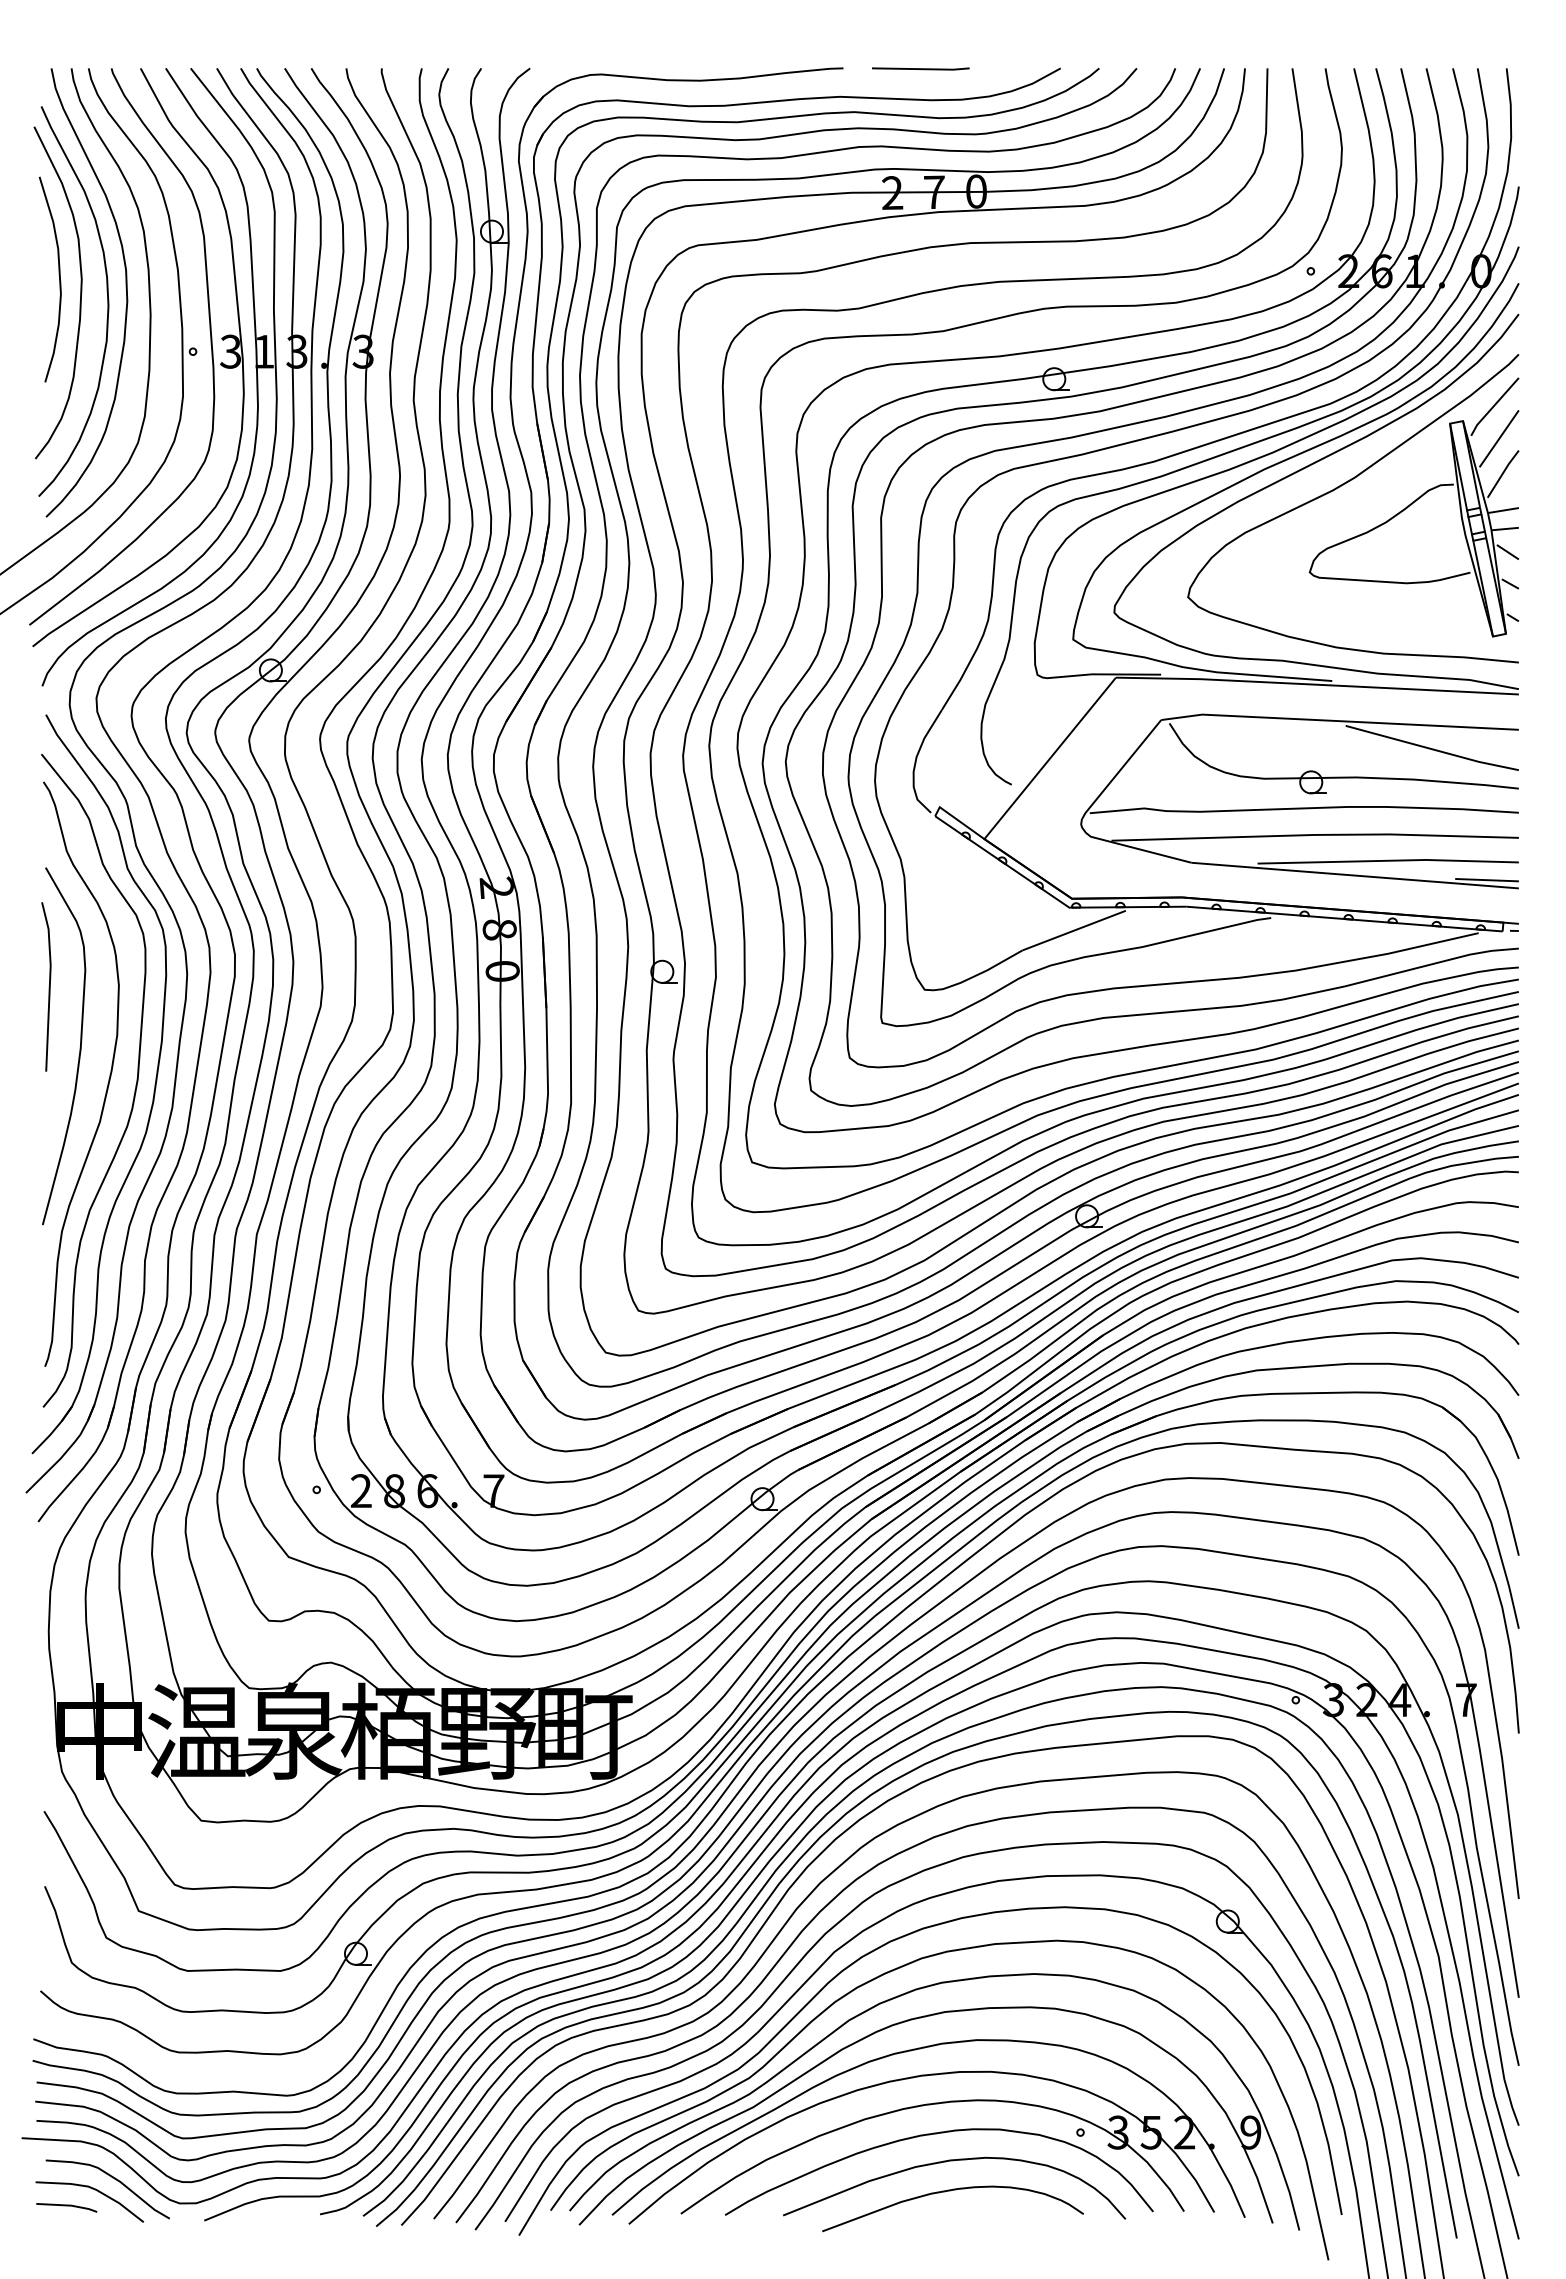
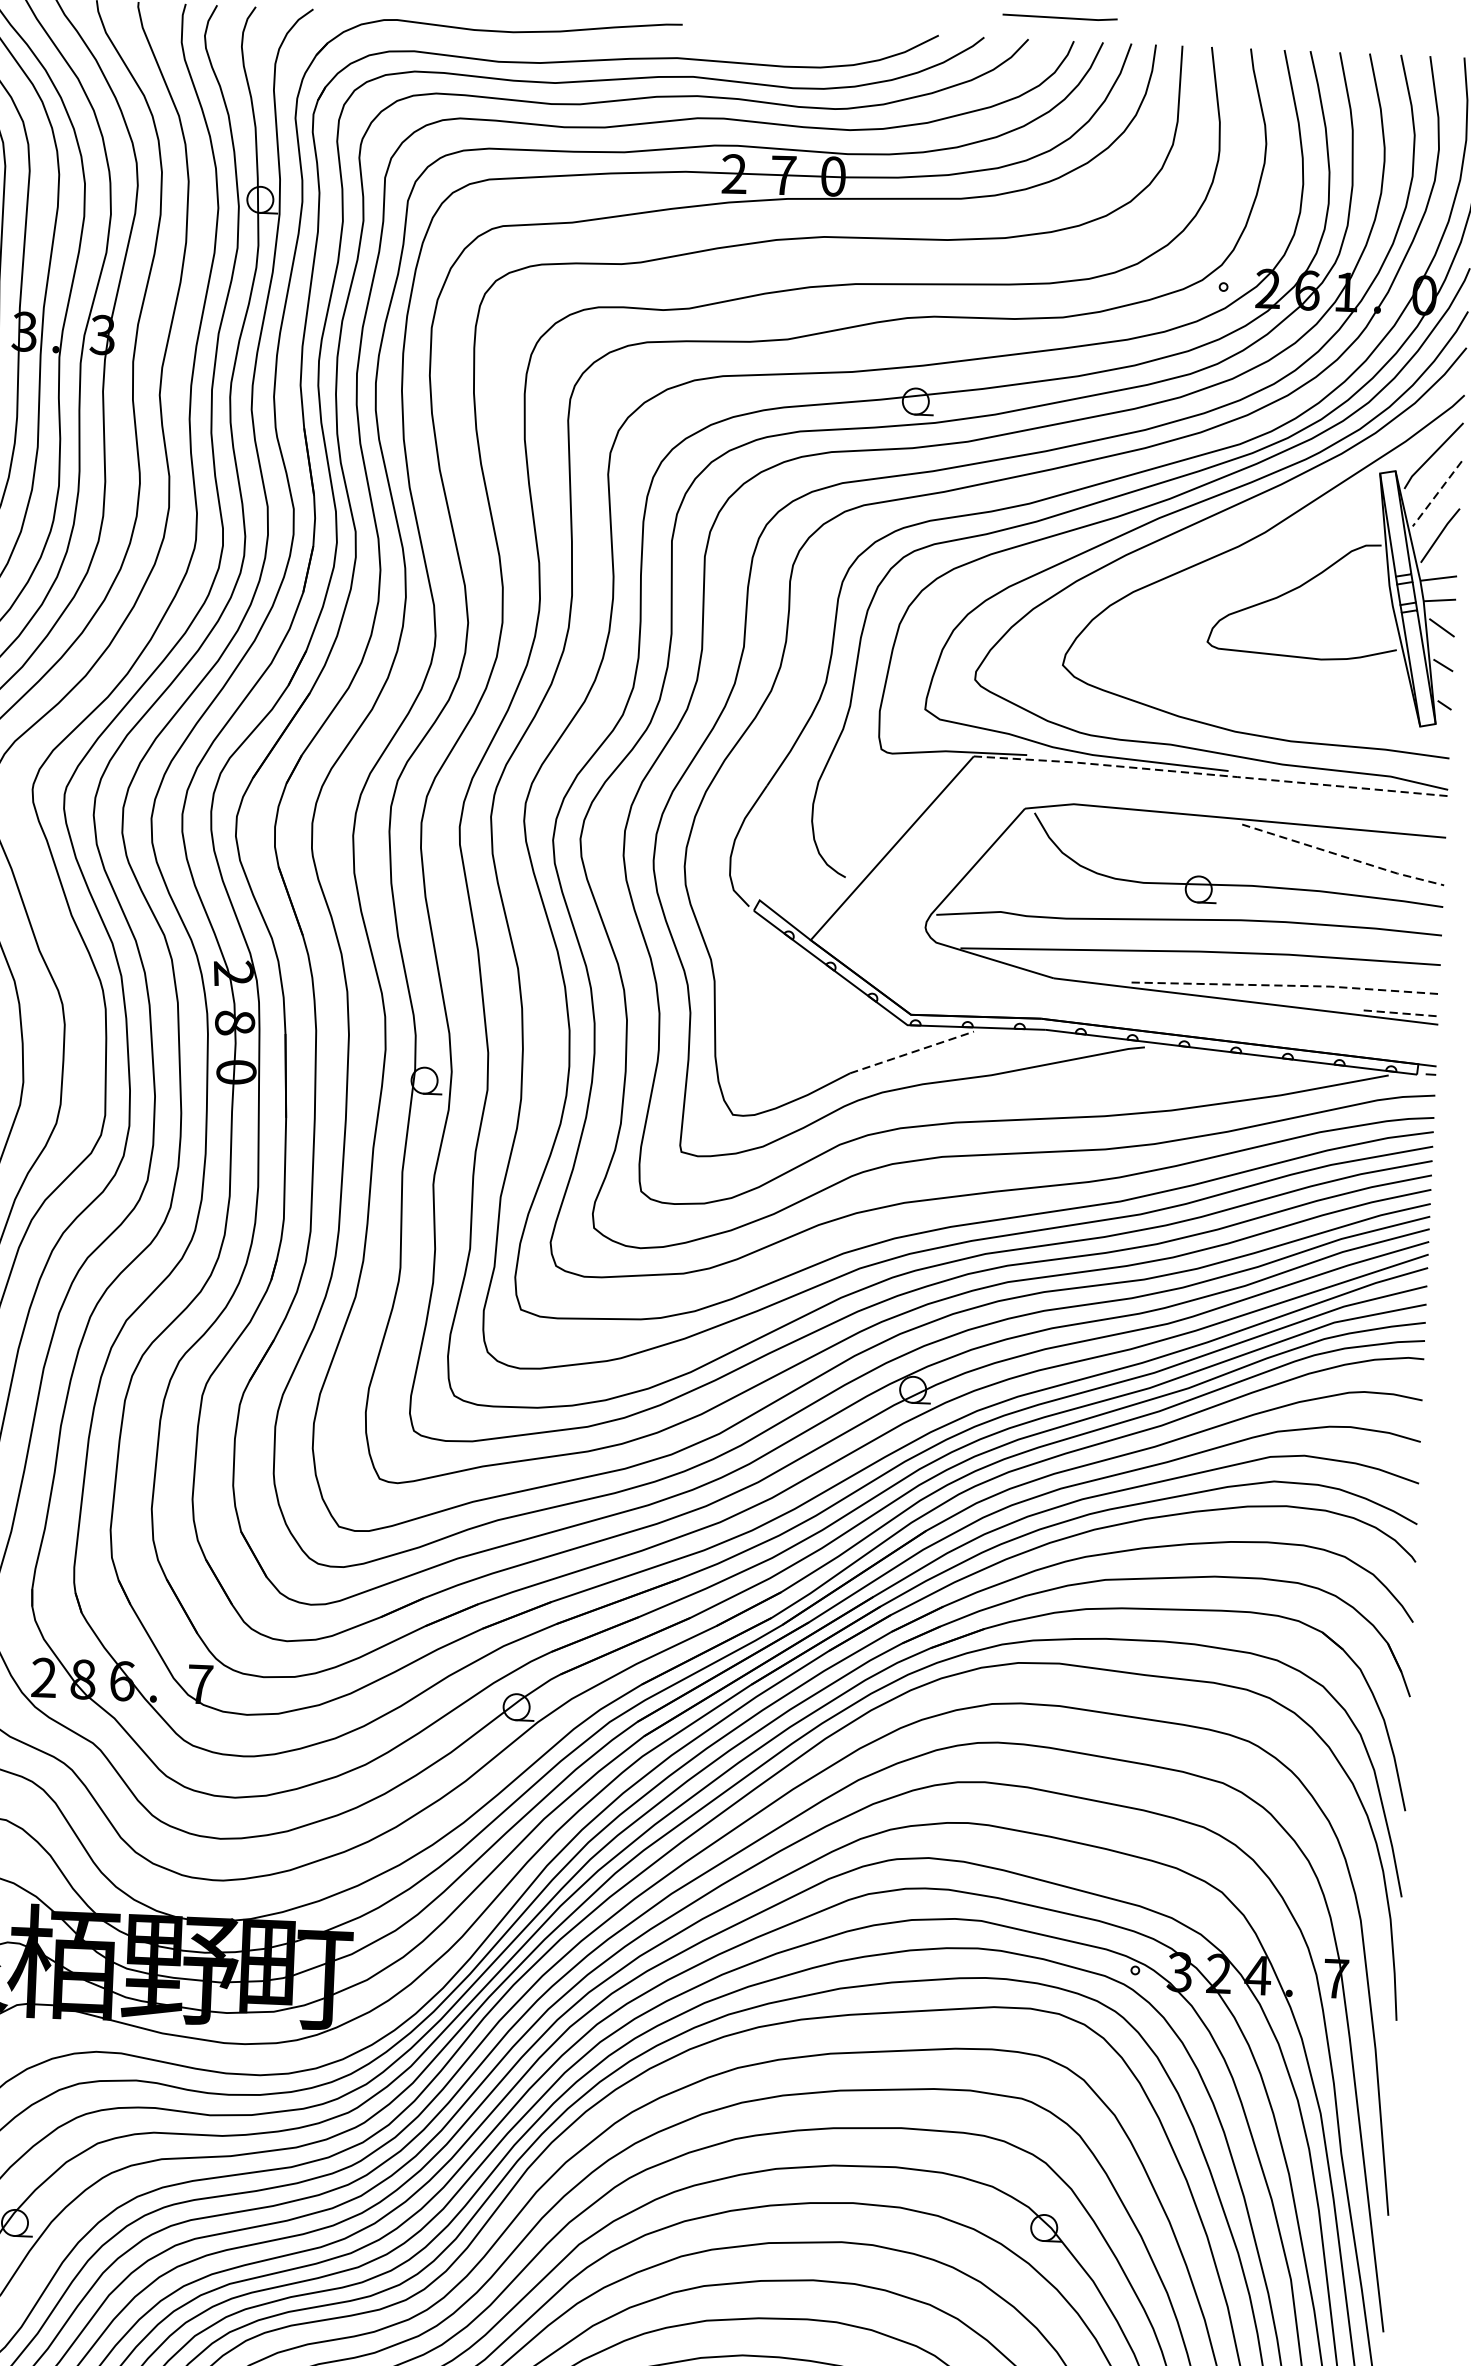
line: (920, 68) -> (1059, 17), moved
line: (1499, 438) -> (1437, 493), solid -> dashed
line: (1317, 684) -> (1211, 774), solid -> dashed
line: (1432, 749) -> (1343, 856), solid -> dashed
line: (1389, 860) -> (1287, 985), solid -> dashed
line: (1487, 880) -> (1401, 1013), solid -> dashed
line: (1074, 930) -> (912, 1052), solid -> dashed

